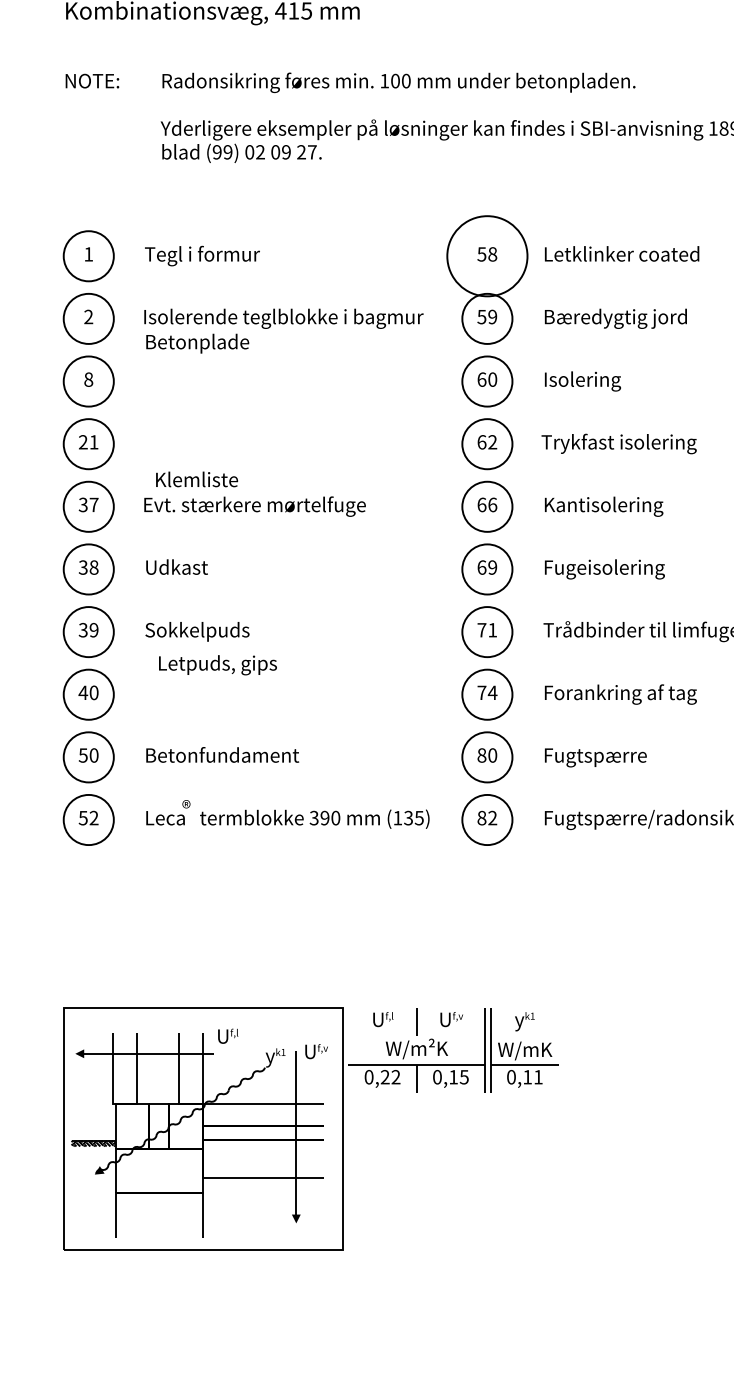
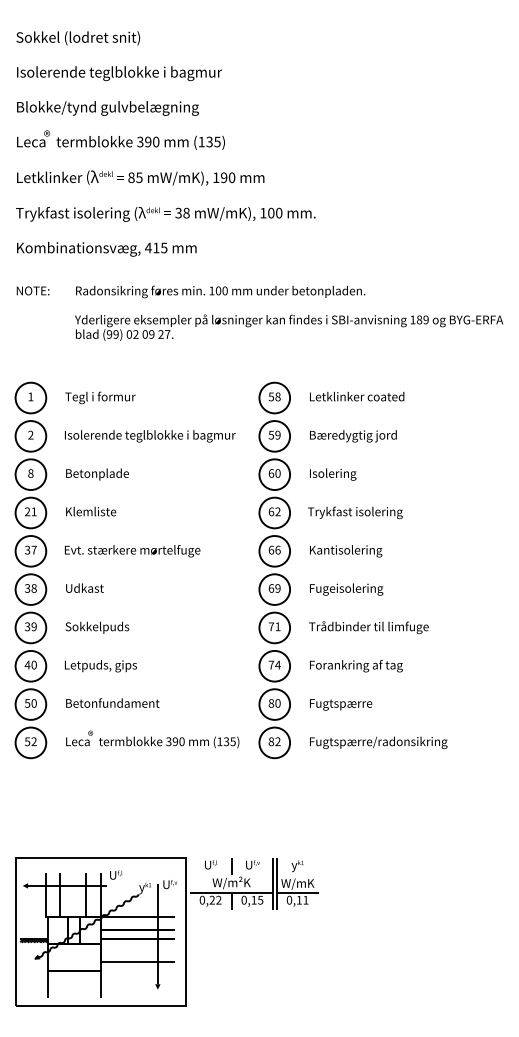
circle: (486, 255) -> (274, 397), size x0.62
text: (197, 343) -> (97, 474), moved
text: (197, 479) -> (91, 511), moved
text: (217, 665) -> (100, 666), moved

